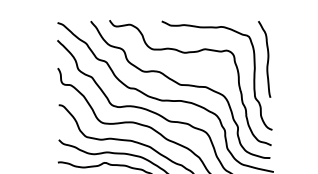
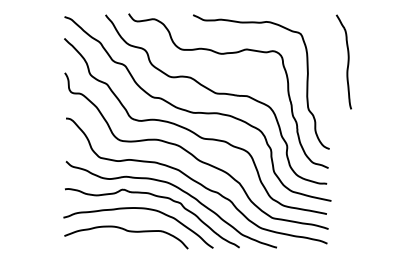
curve: (267, 58) -> (347, 61), moved

